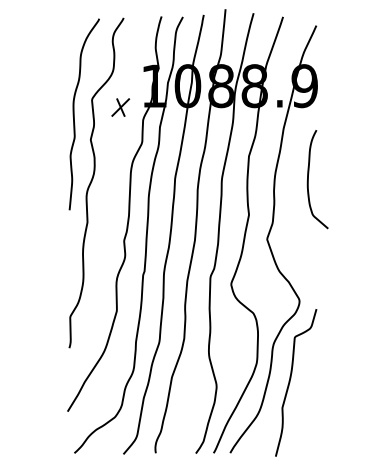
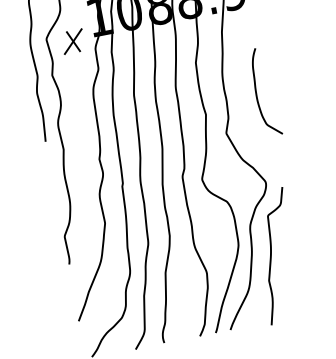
part: (120, 107) -> (73, 41), size x1.4
curve: (308, 179) -> (256, 93), moved

